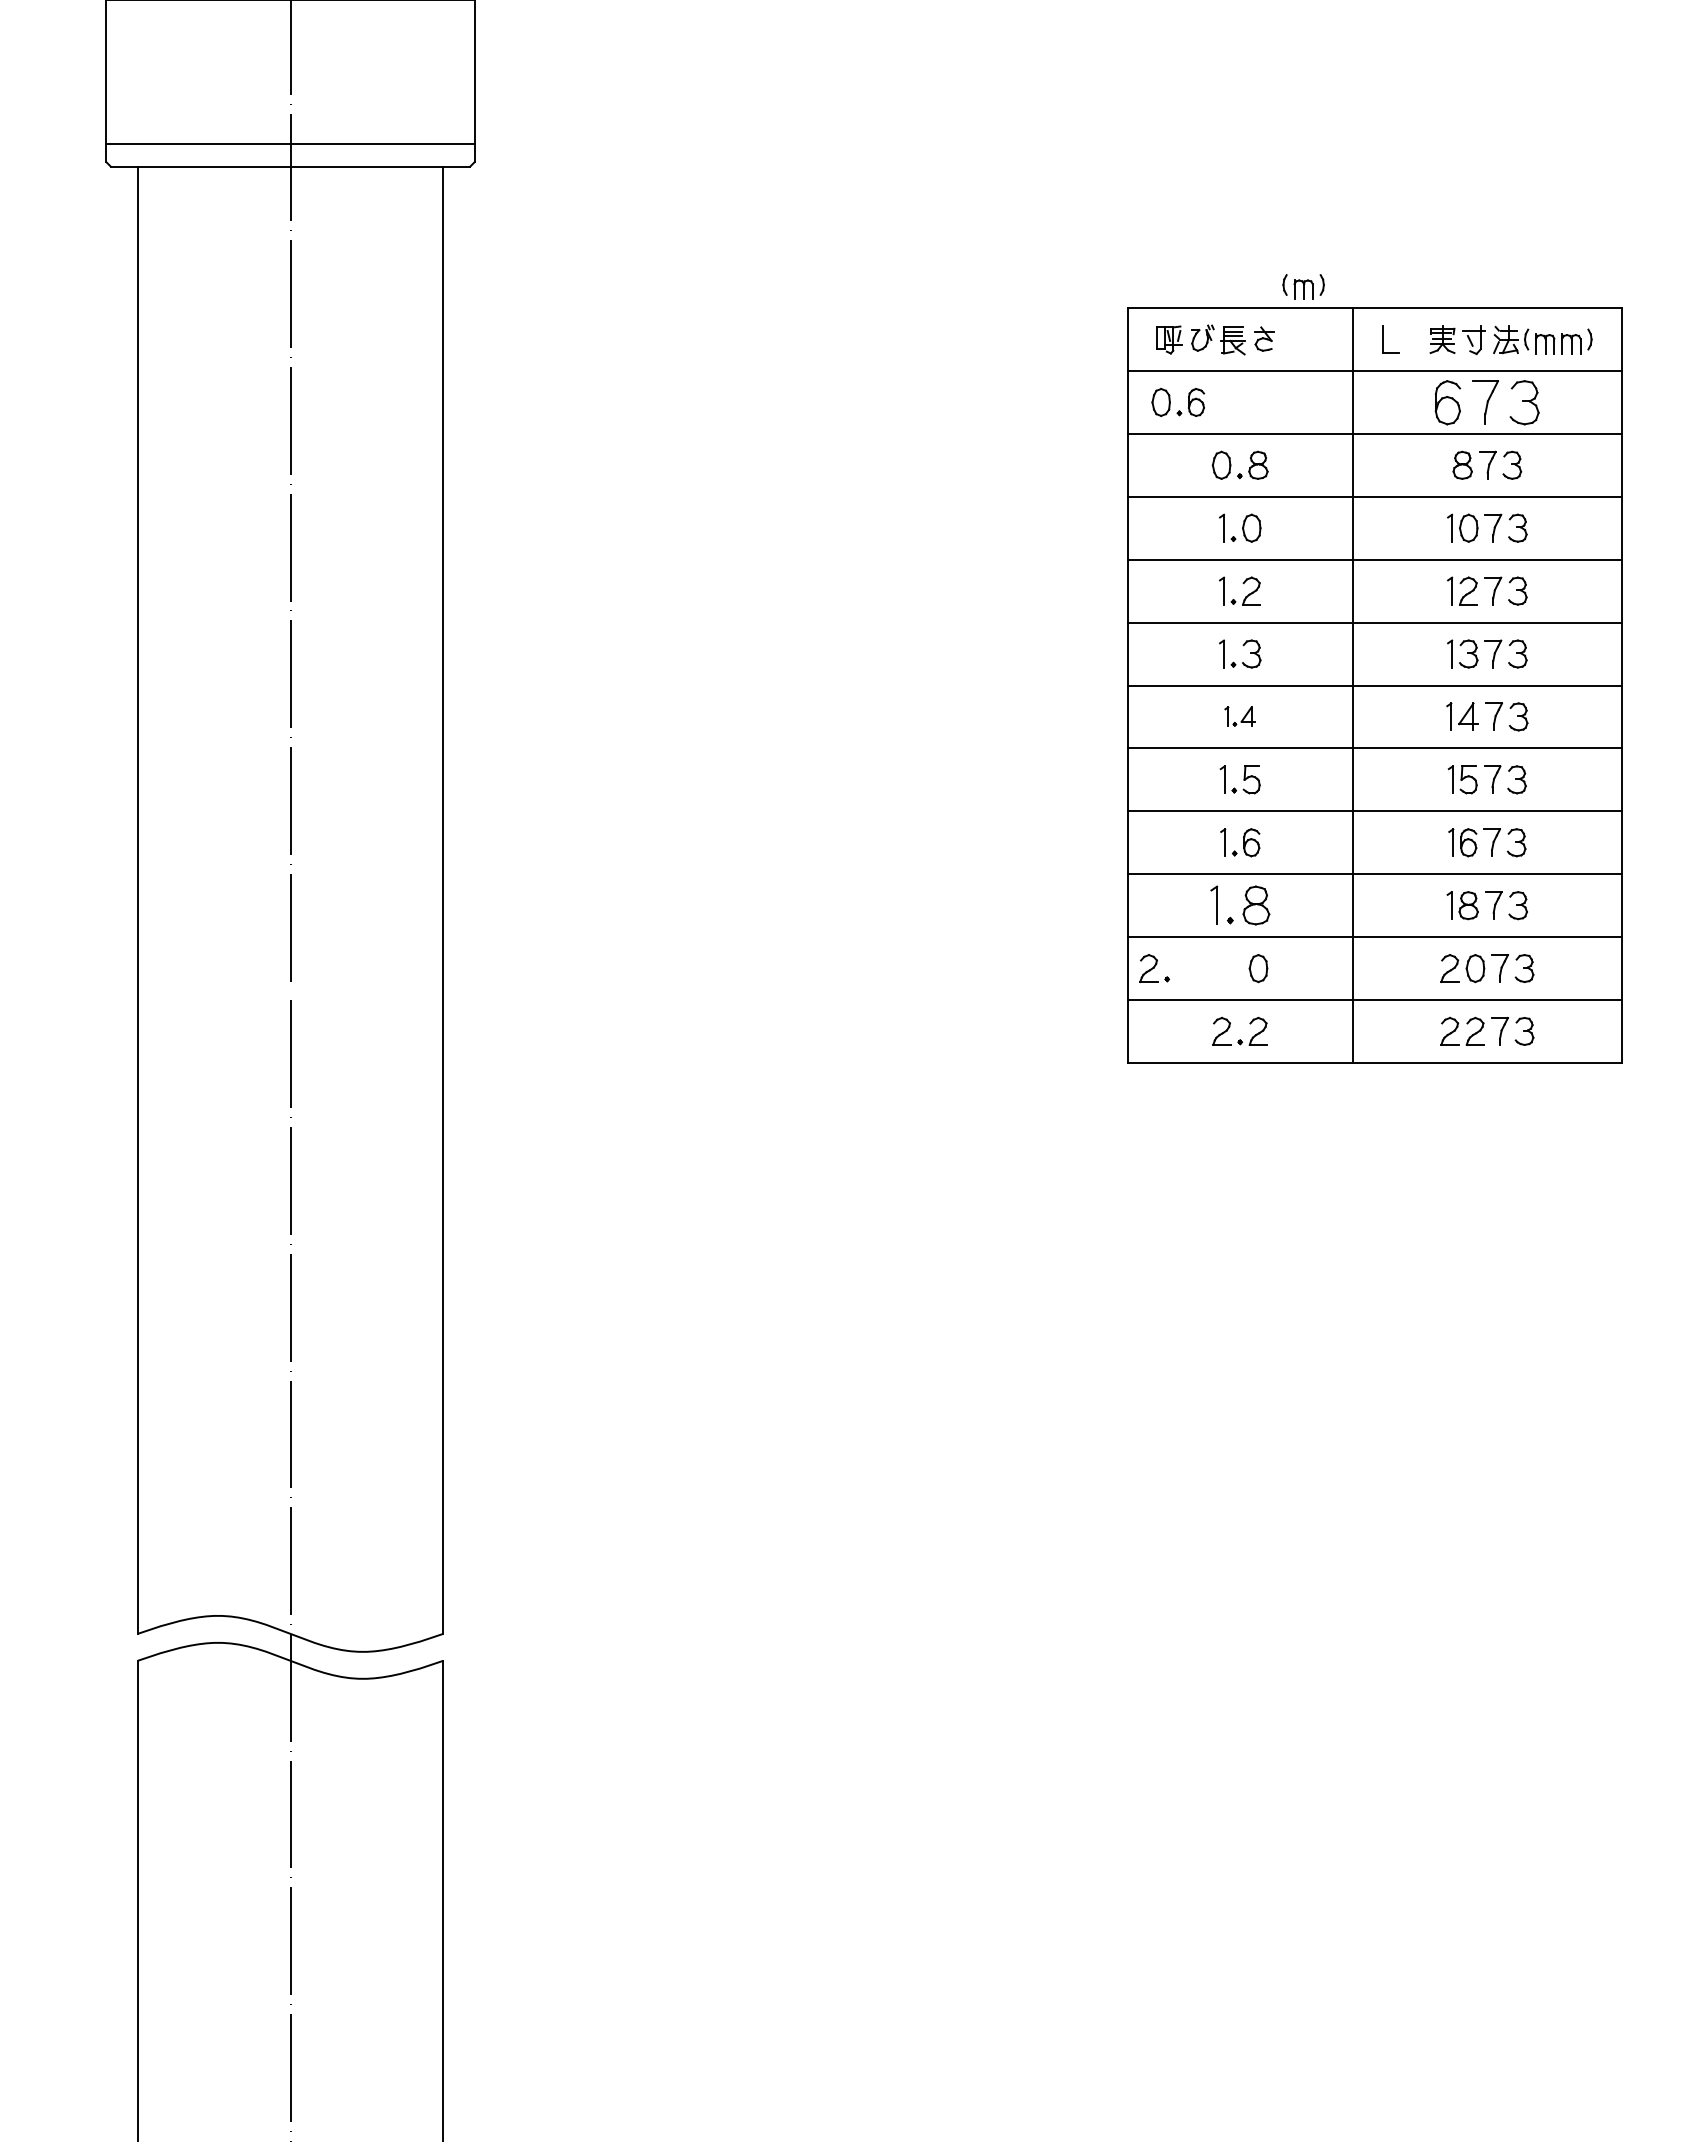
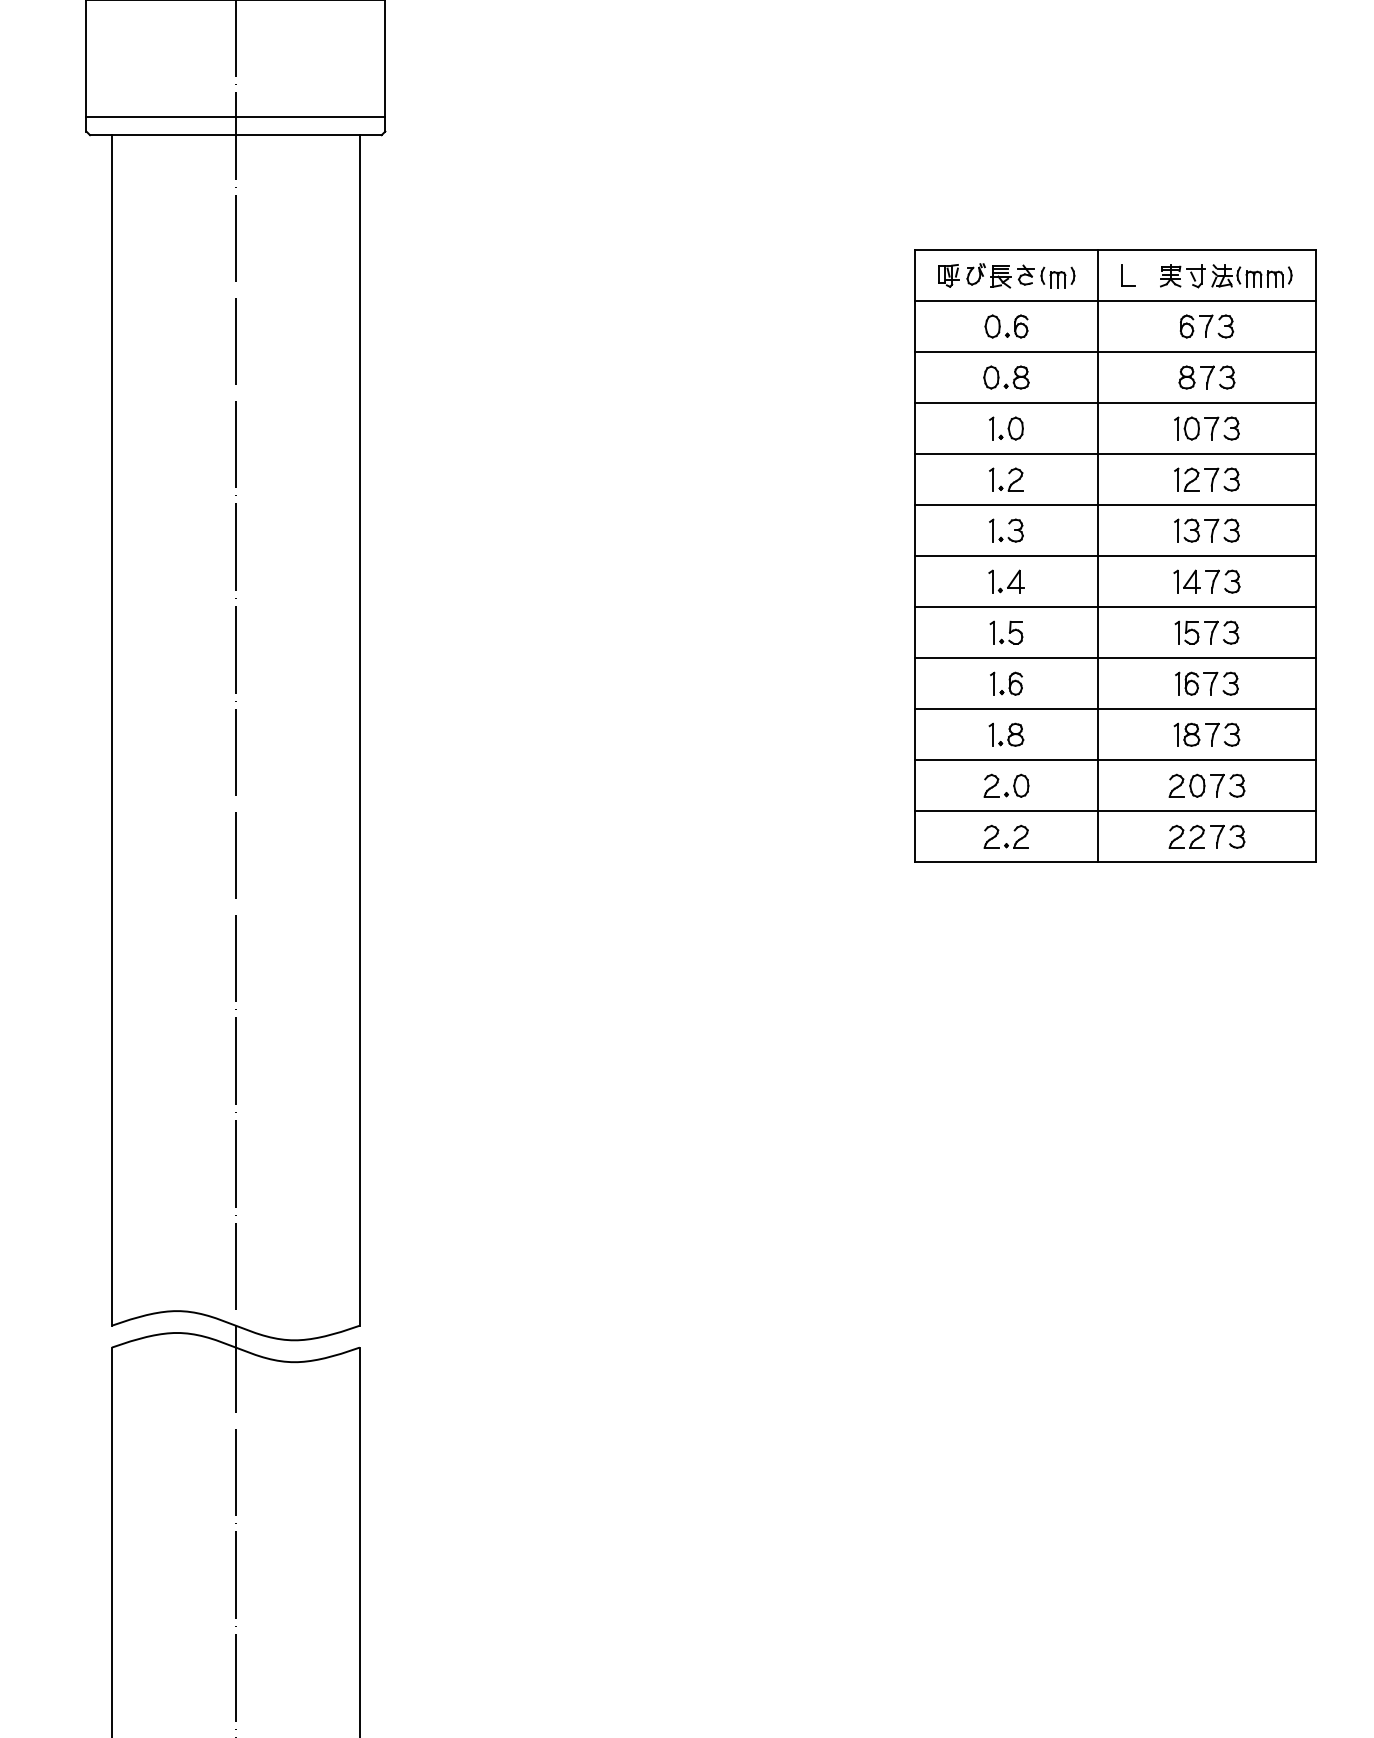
part: (1303, 286) -> (1057, 277), moved
part: (1487, 401) -> (1207, 325), size x0.62
part: (1170, 402) -> (1000, 326), moved
part: (1239, 716) -> (1005, 581), size x1.43
part: (1239, 905) -> (1005, 734), size x0.71
part: (1154, 968) -> (996, 785), moved

